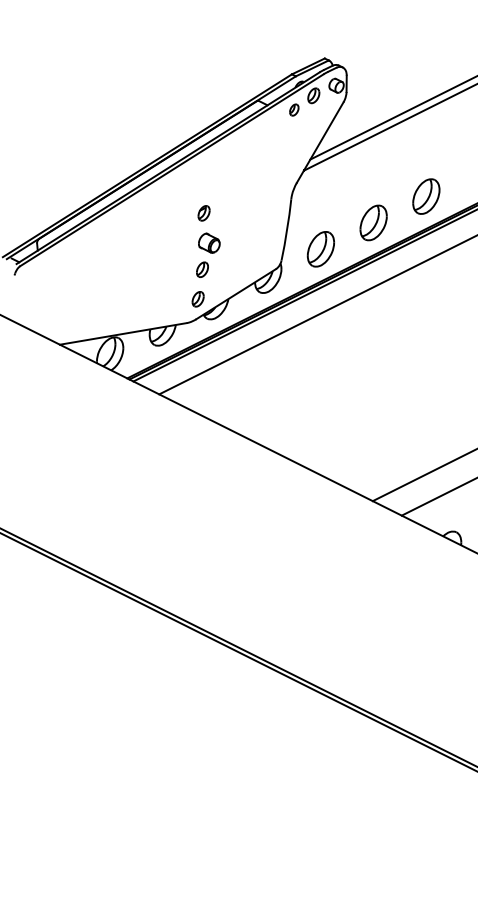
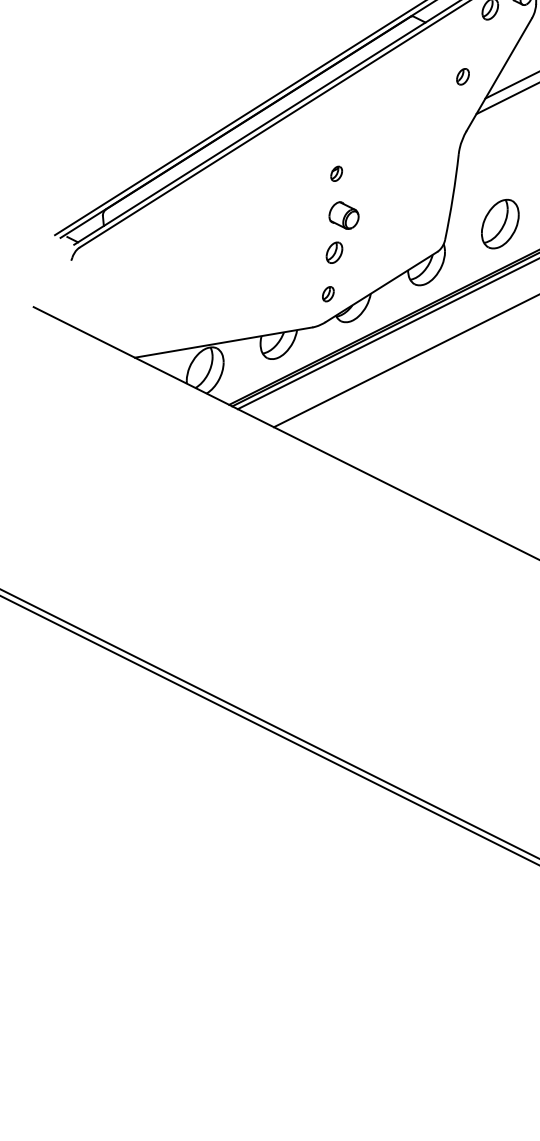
part: (294, 109) -> (463, 76), moved
part: (203, 213) -> (335, 174), size x0.7
part: (197, 299) -> (327, 294), size x0.7

